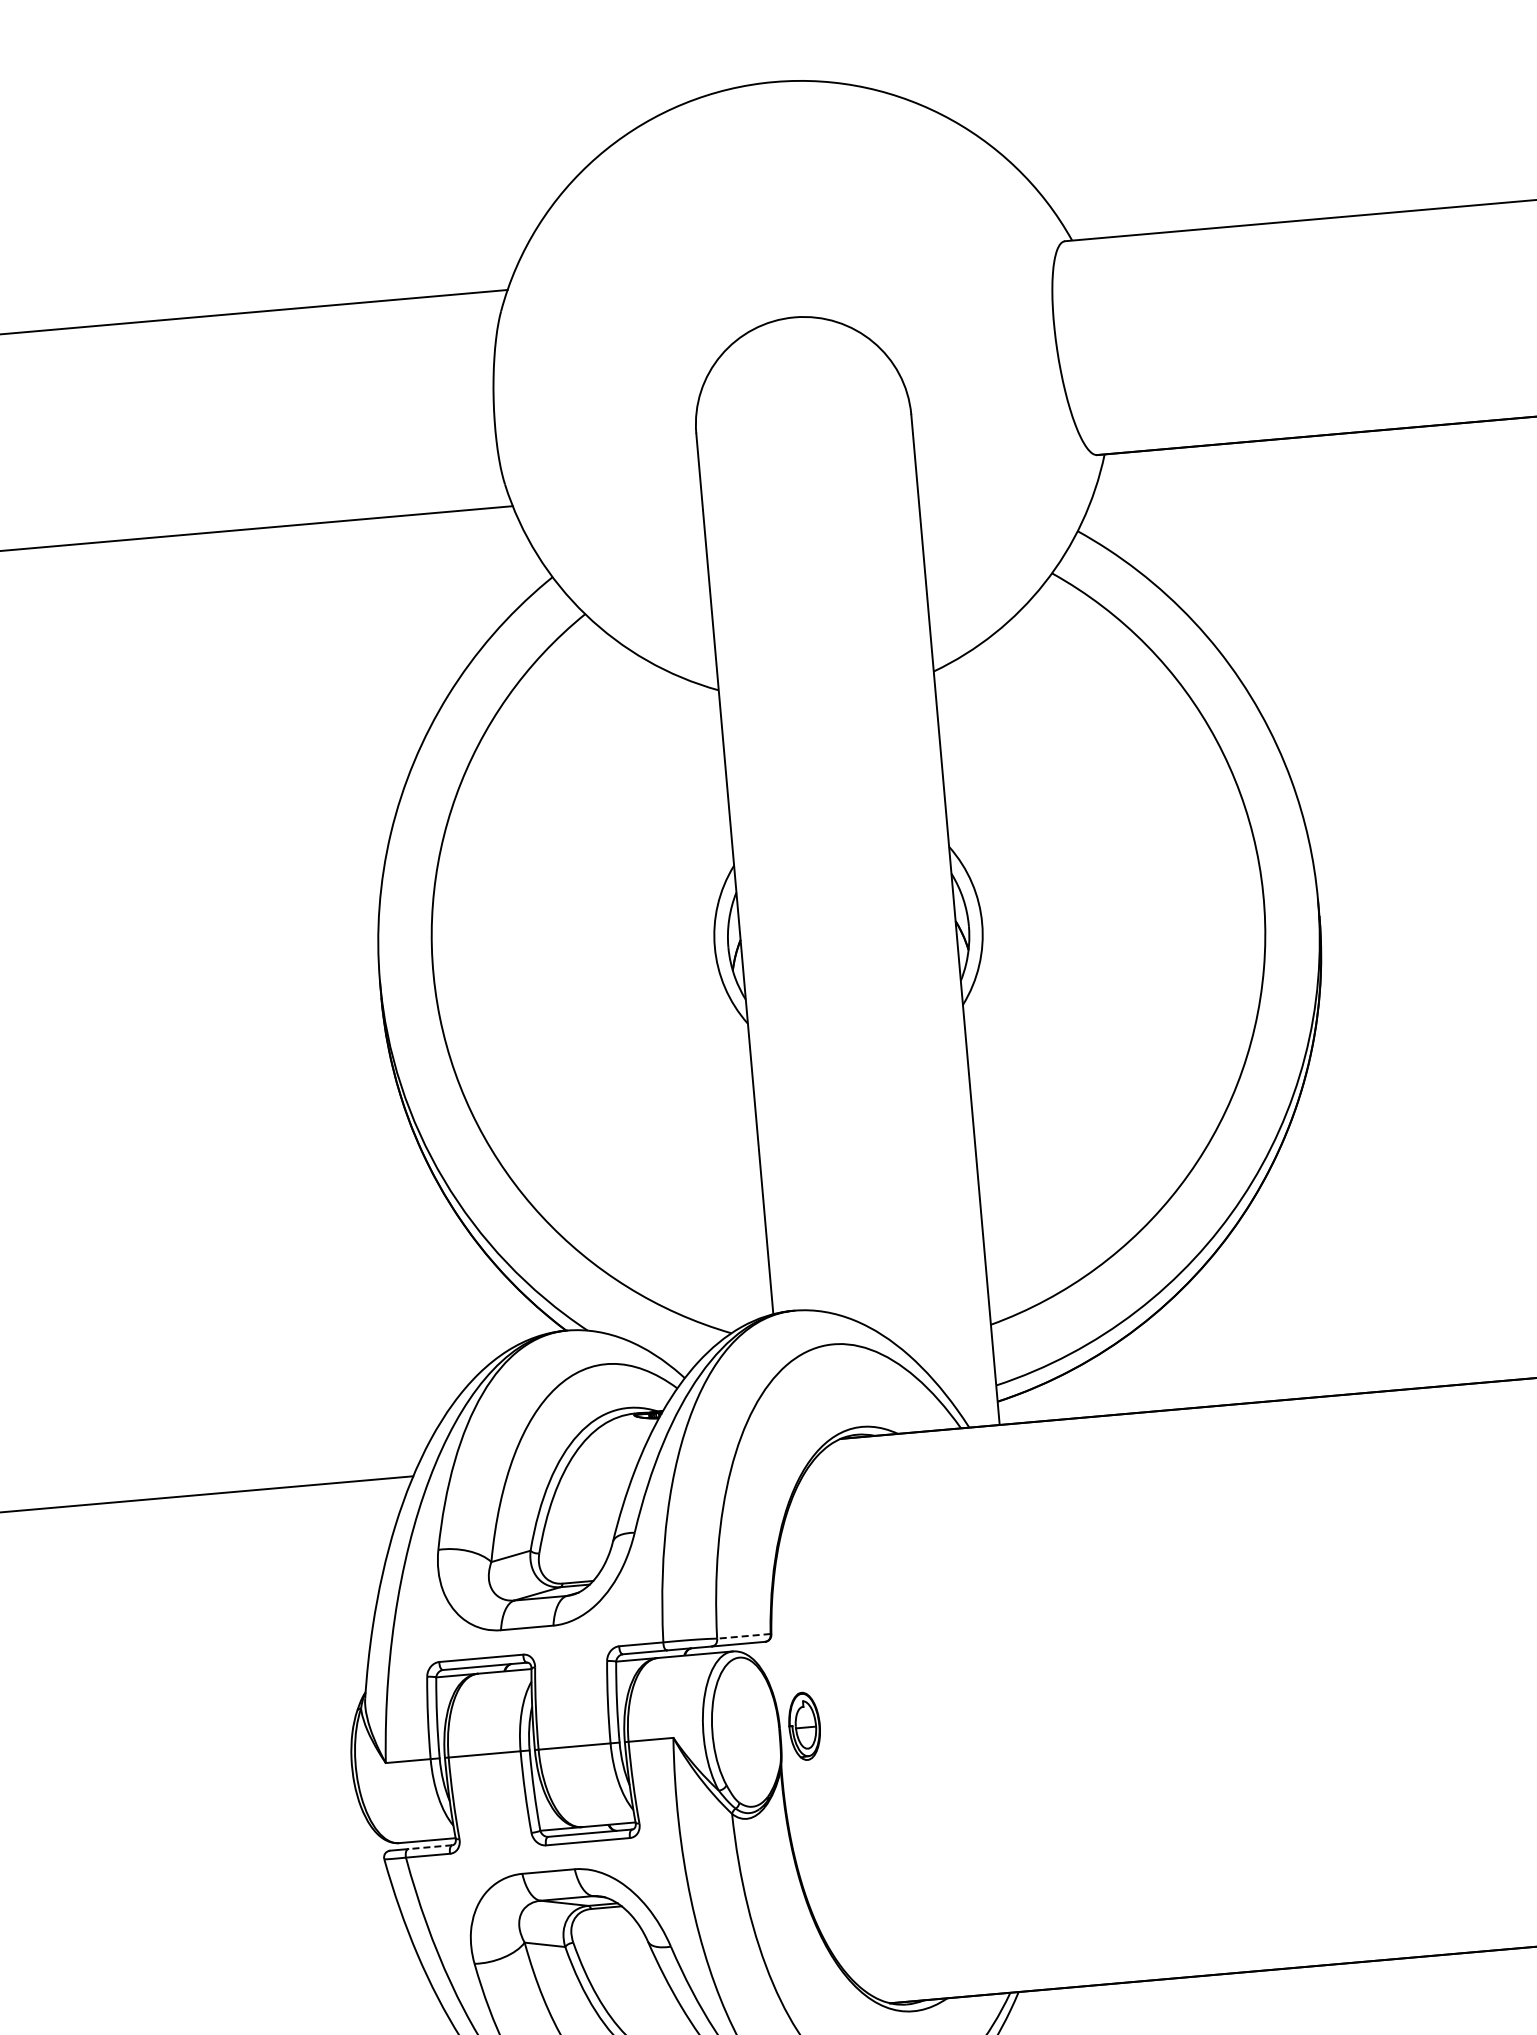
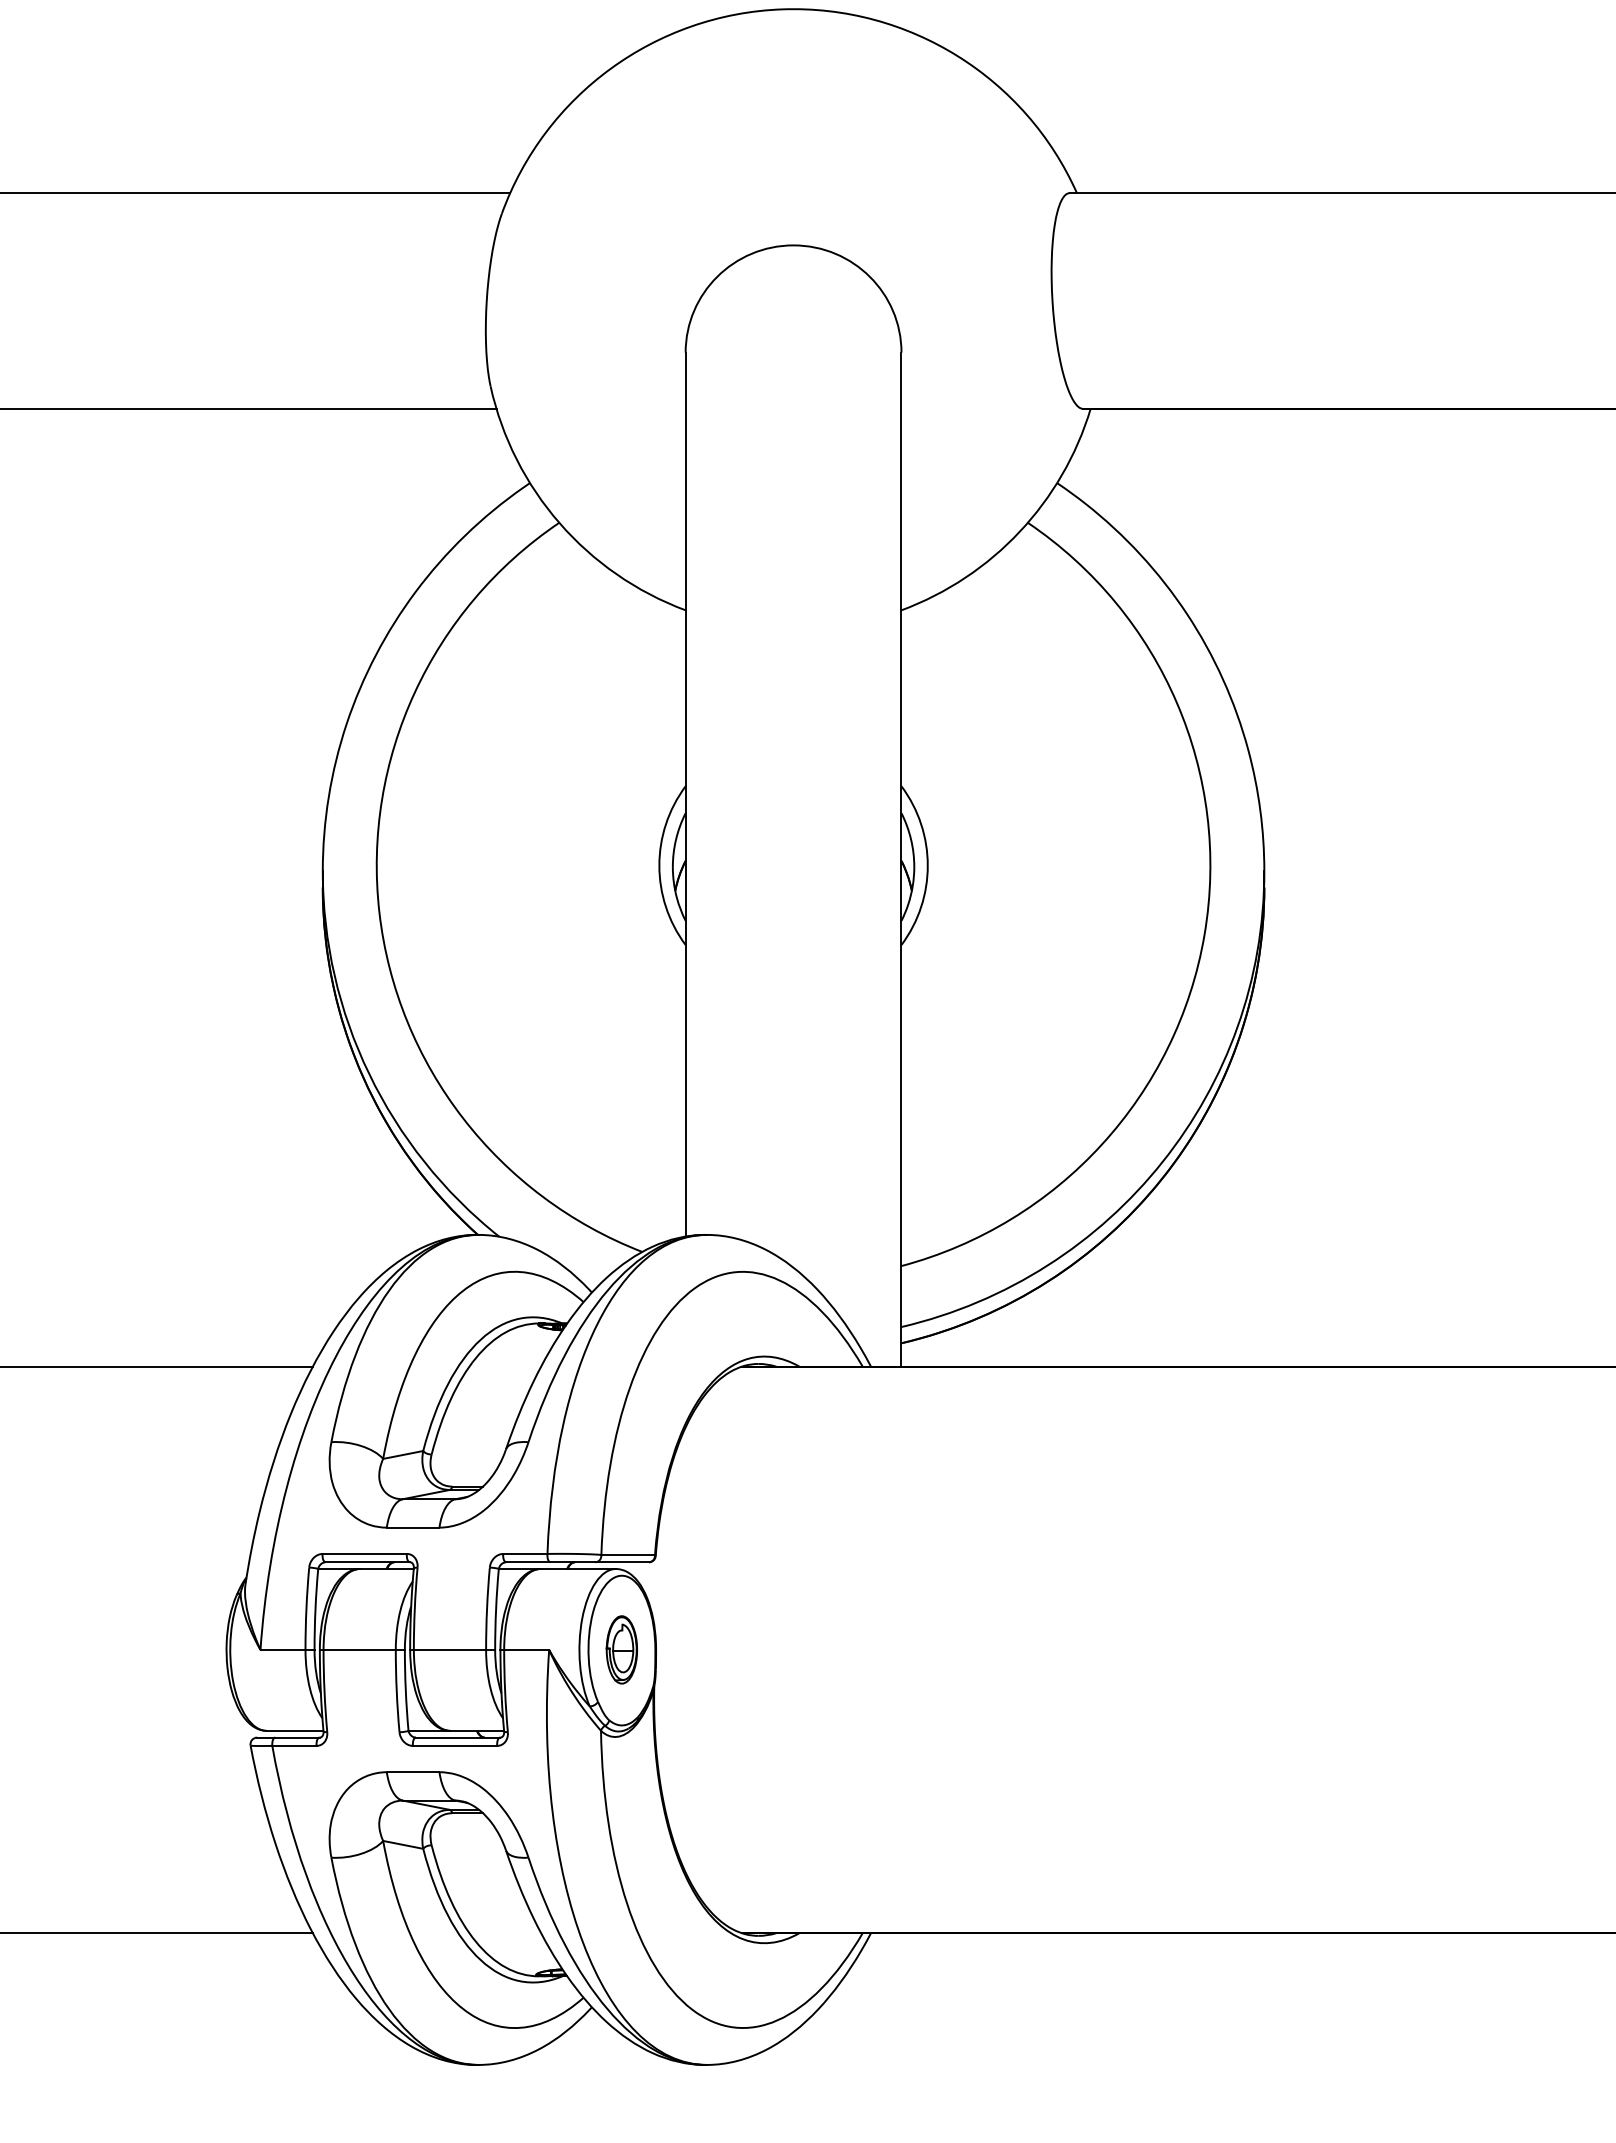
line: (744, 1635) -> (628, 1554), dashed -> solid
part: (804, 1726) -> (621, 1649), moved
line: (429, 1847) -> (296, 1737), dashed -> solid

